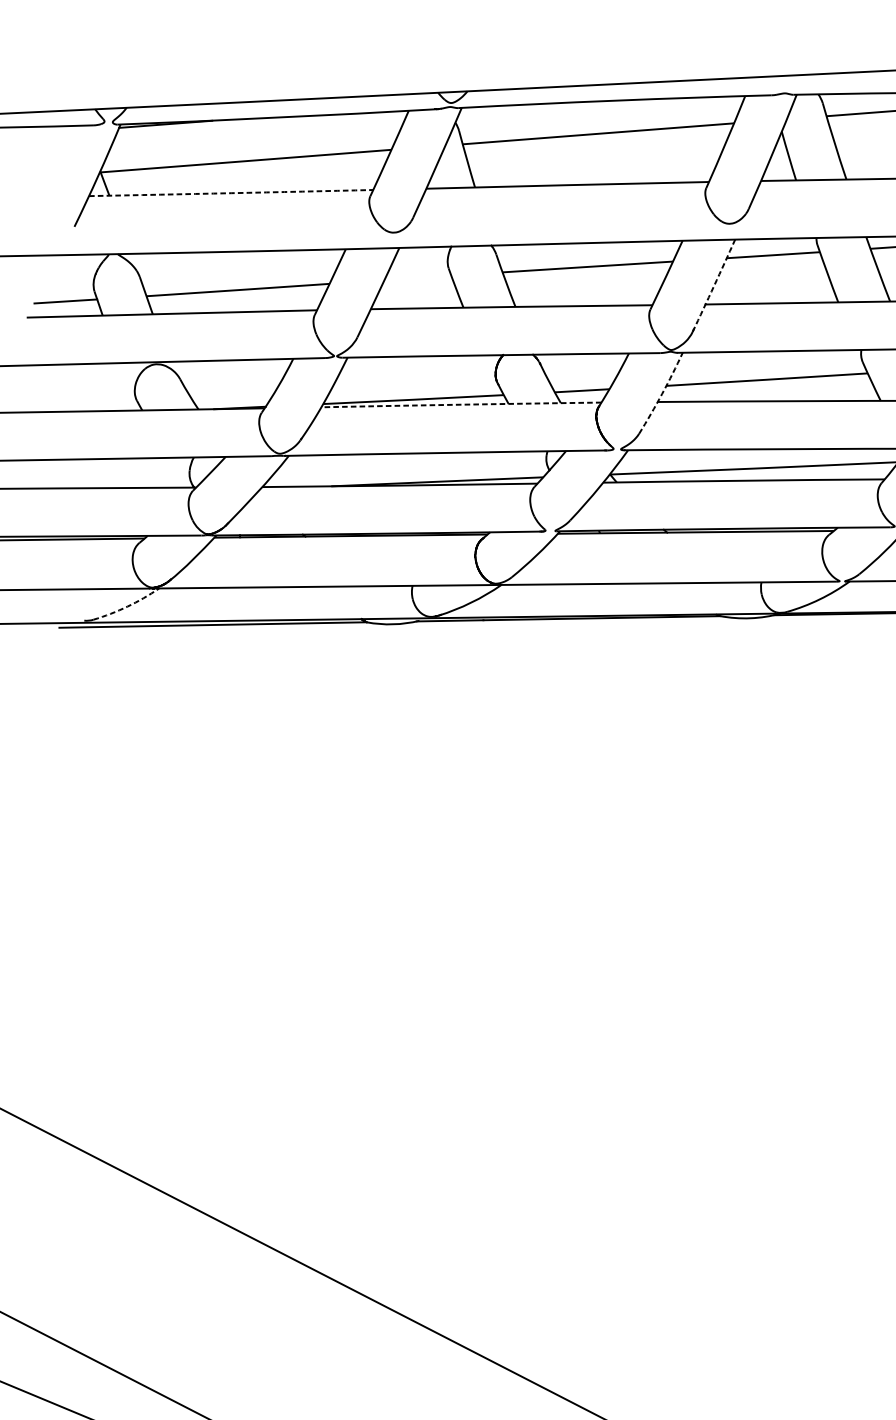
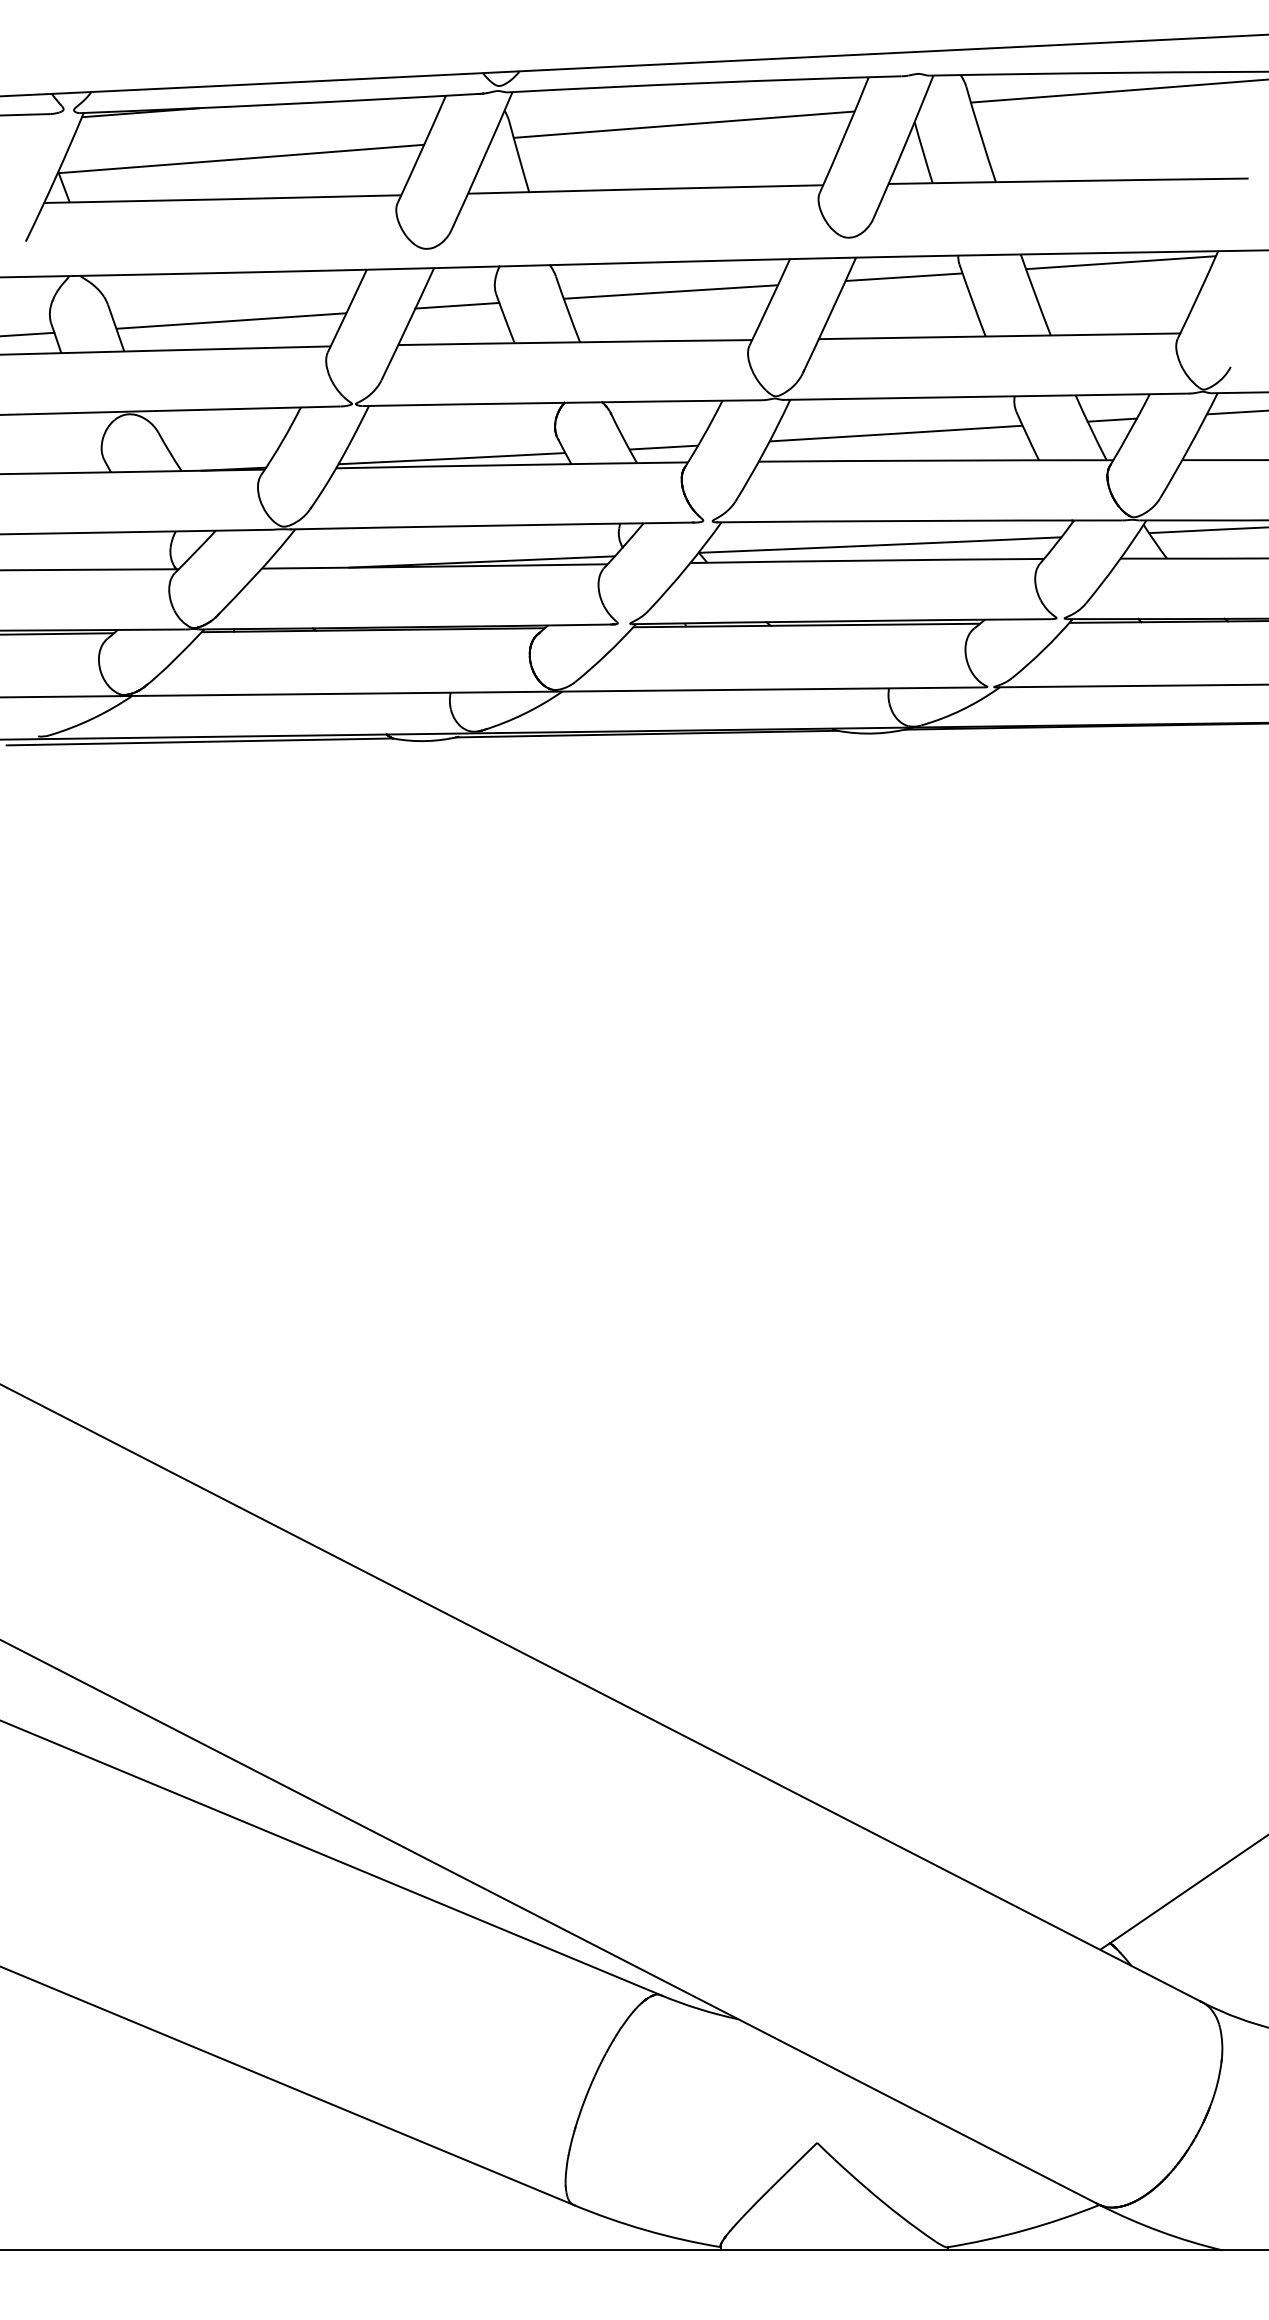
arc: (230, 193) -> (222, 199), dashed -> solid
line: (417, 277) -> (457, 305), added
arc: (714, 285) -> (829, 315), dashed -> solid
arc: (662, 393) -> (764, 451), dashed -> solid
arc: (461, 405) -> (512, 465), dashed -> solid
arc: (127, 606) -> (92, 718), dashed -> solid

